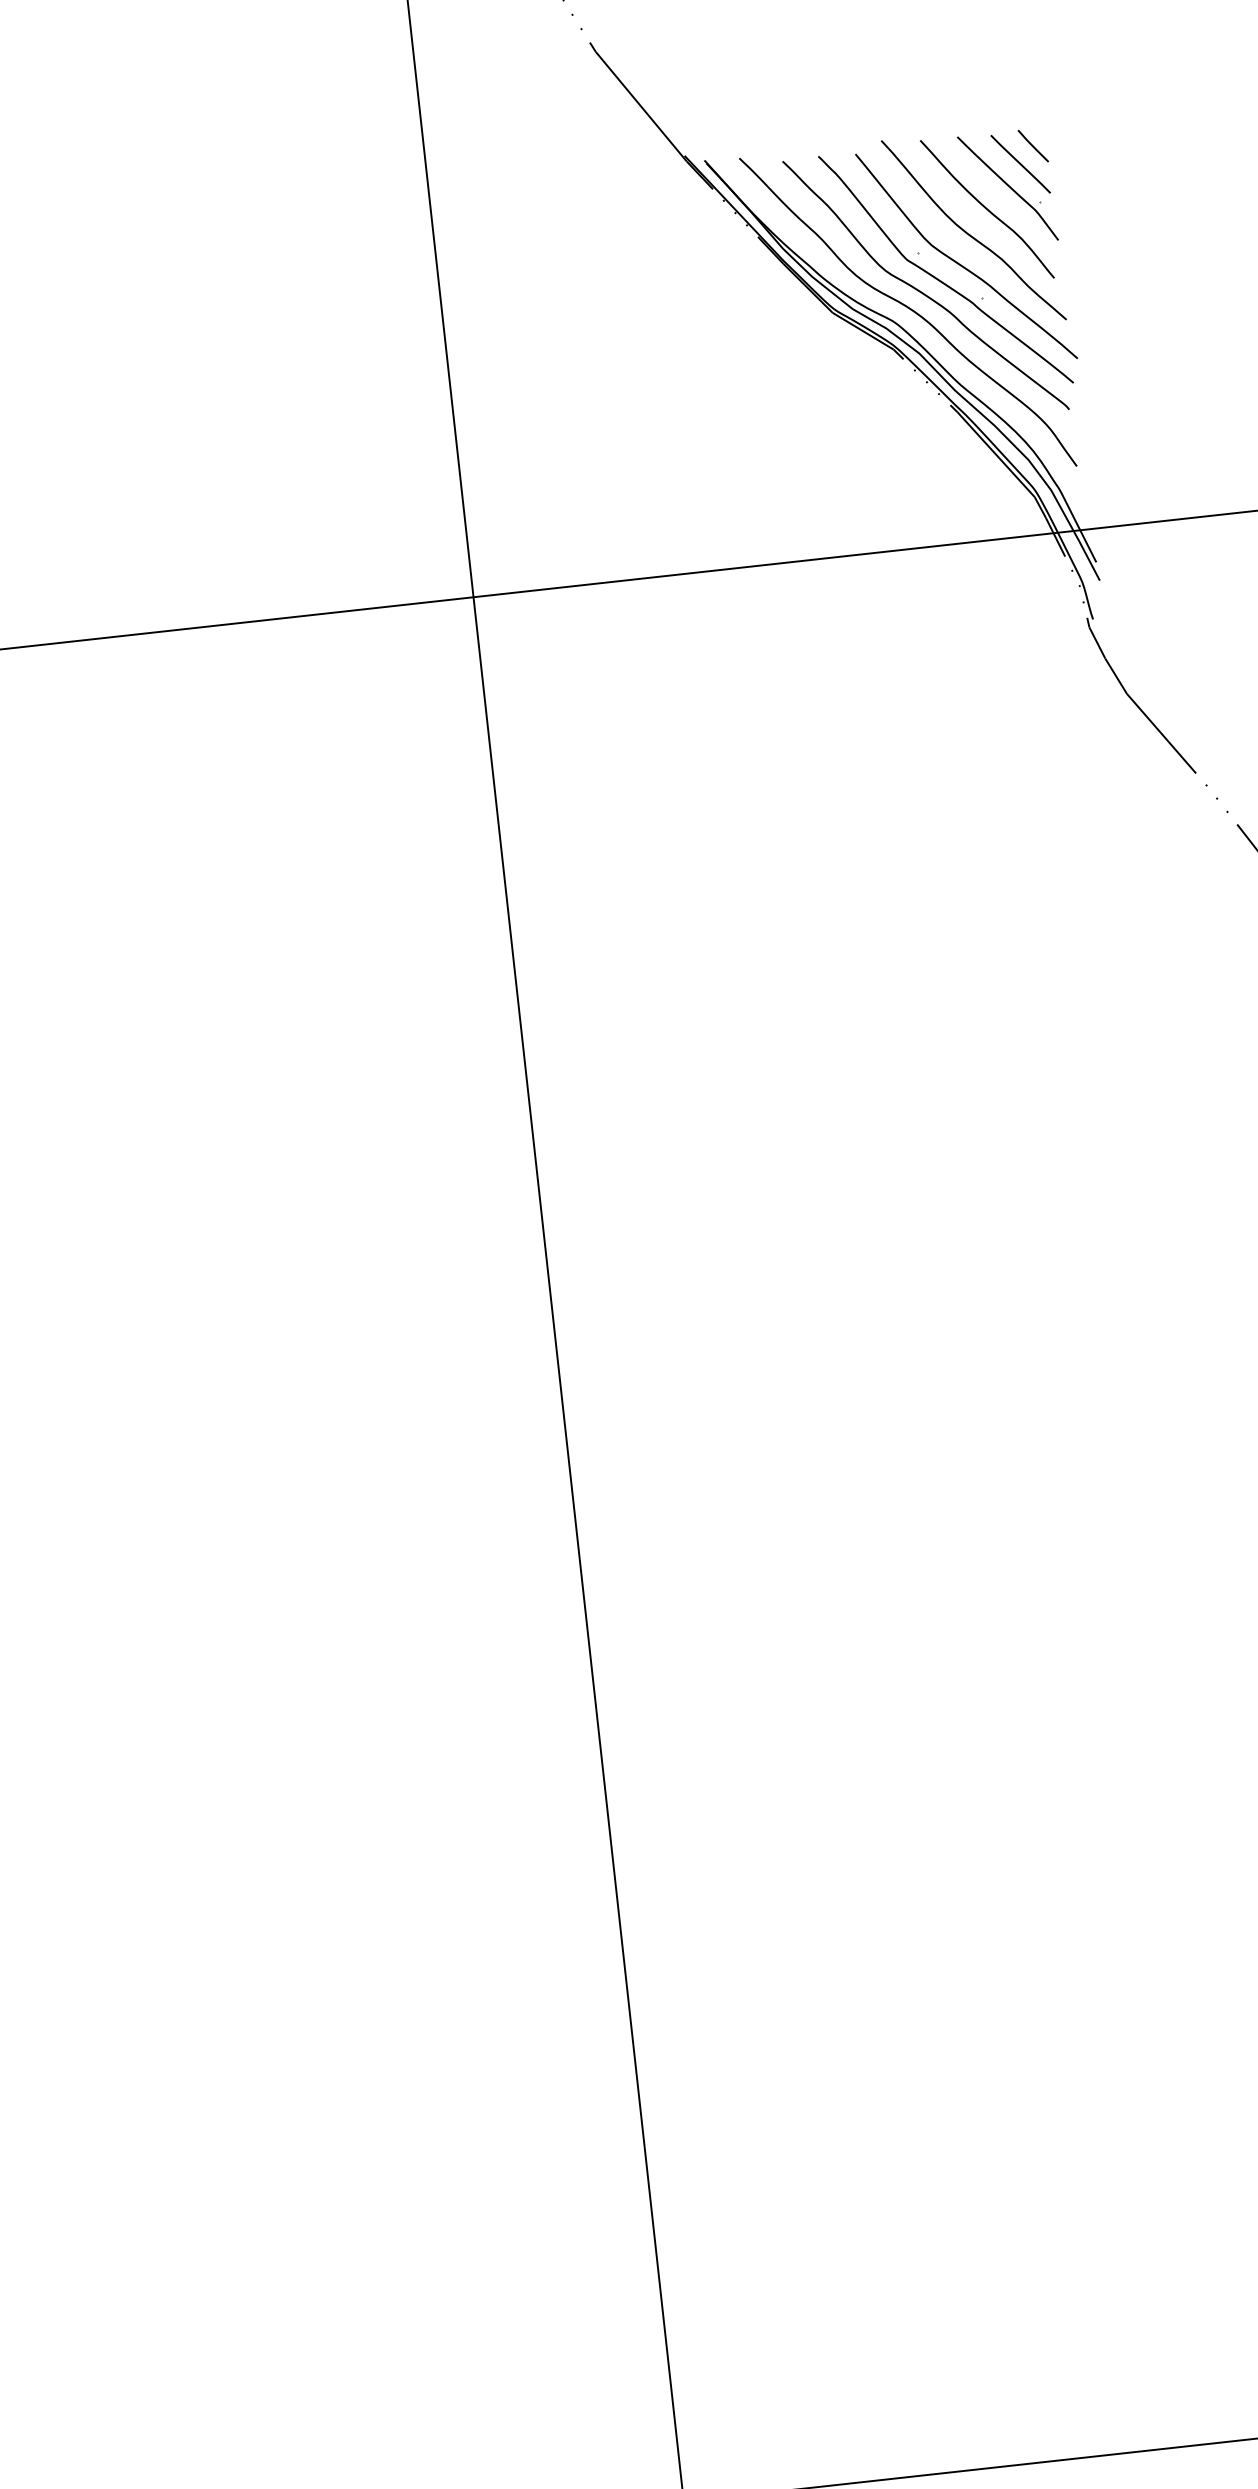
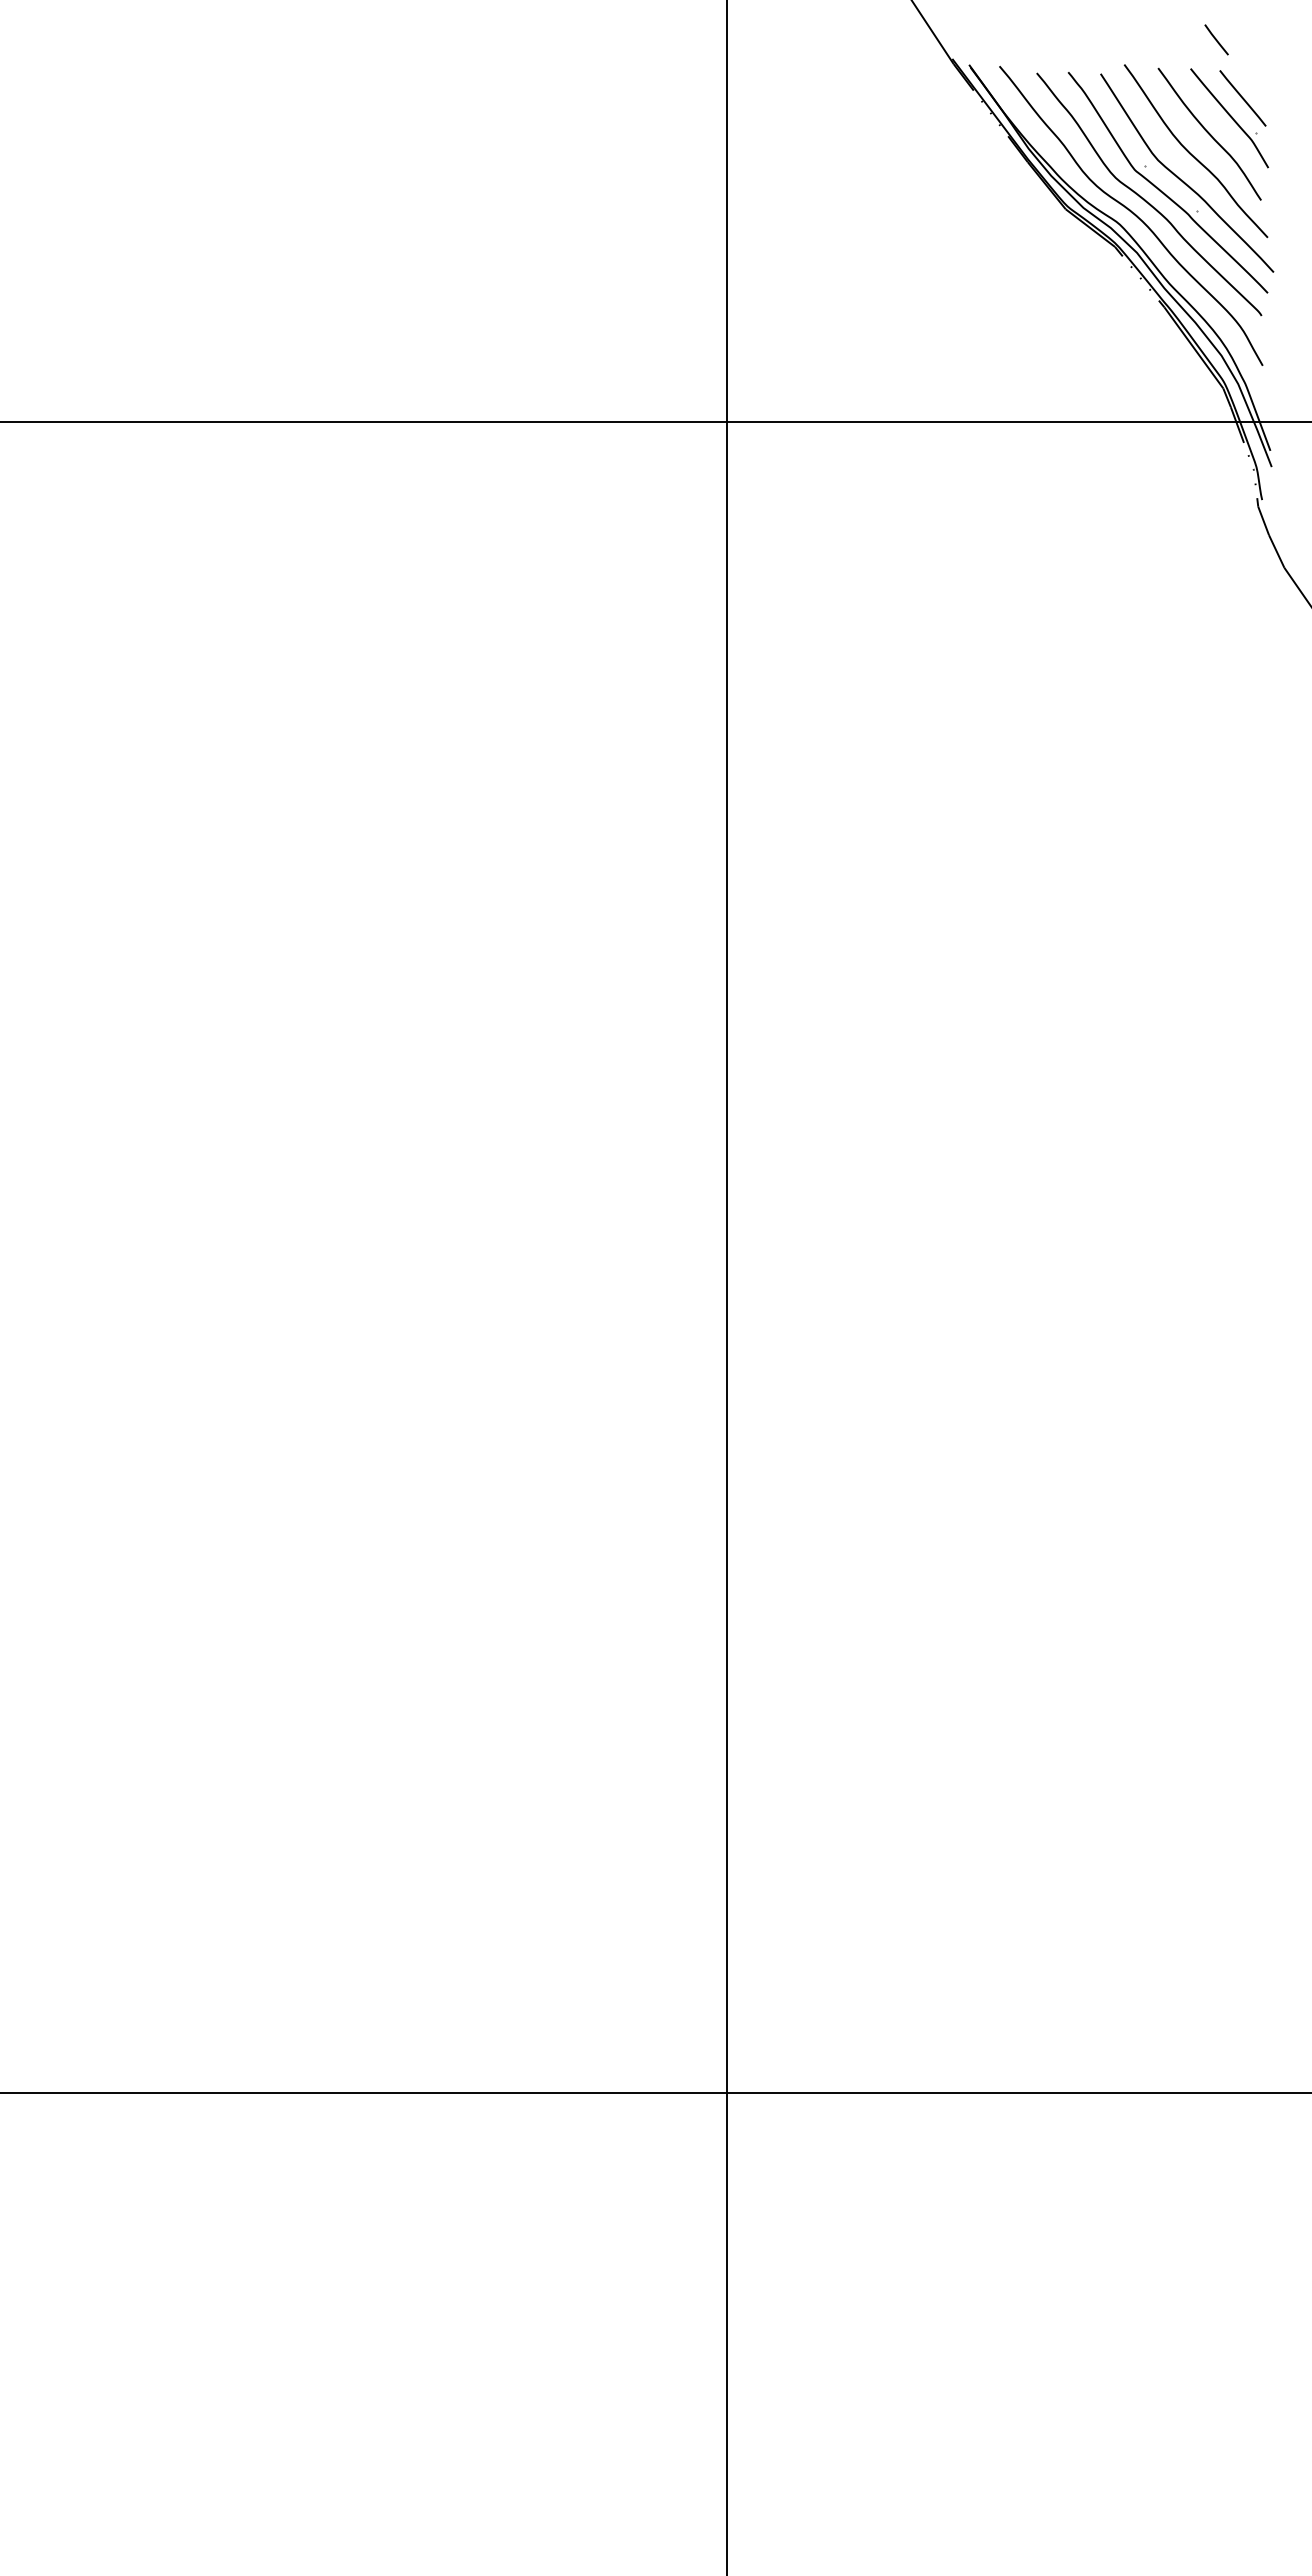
line: (1033, 145) -> (1216, 39), moved

